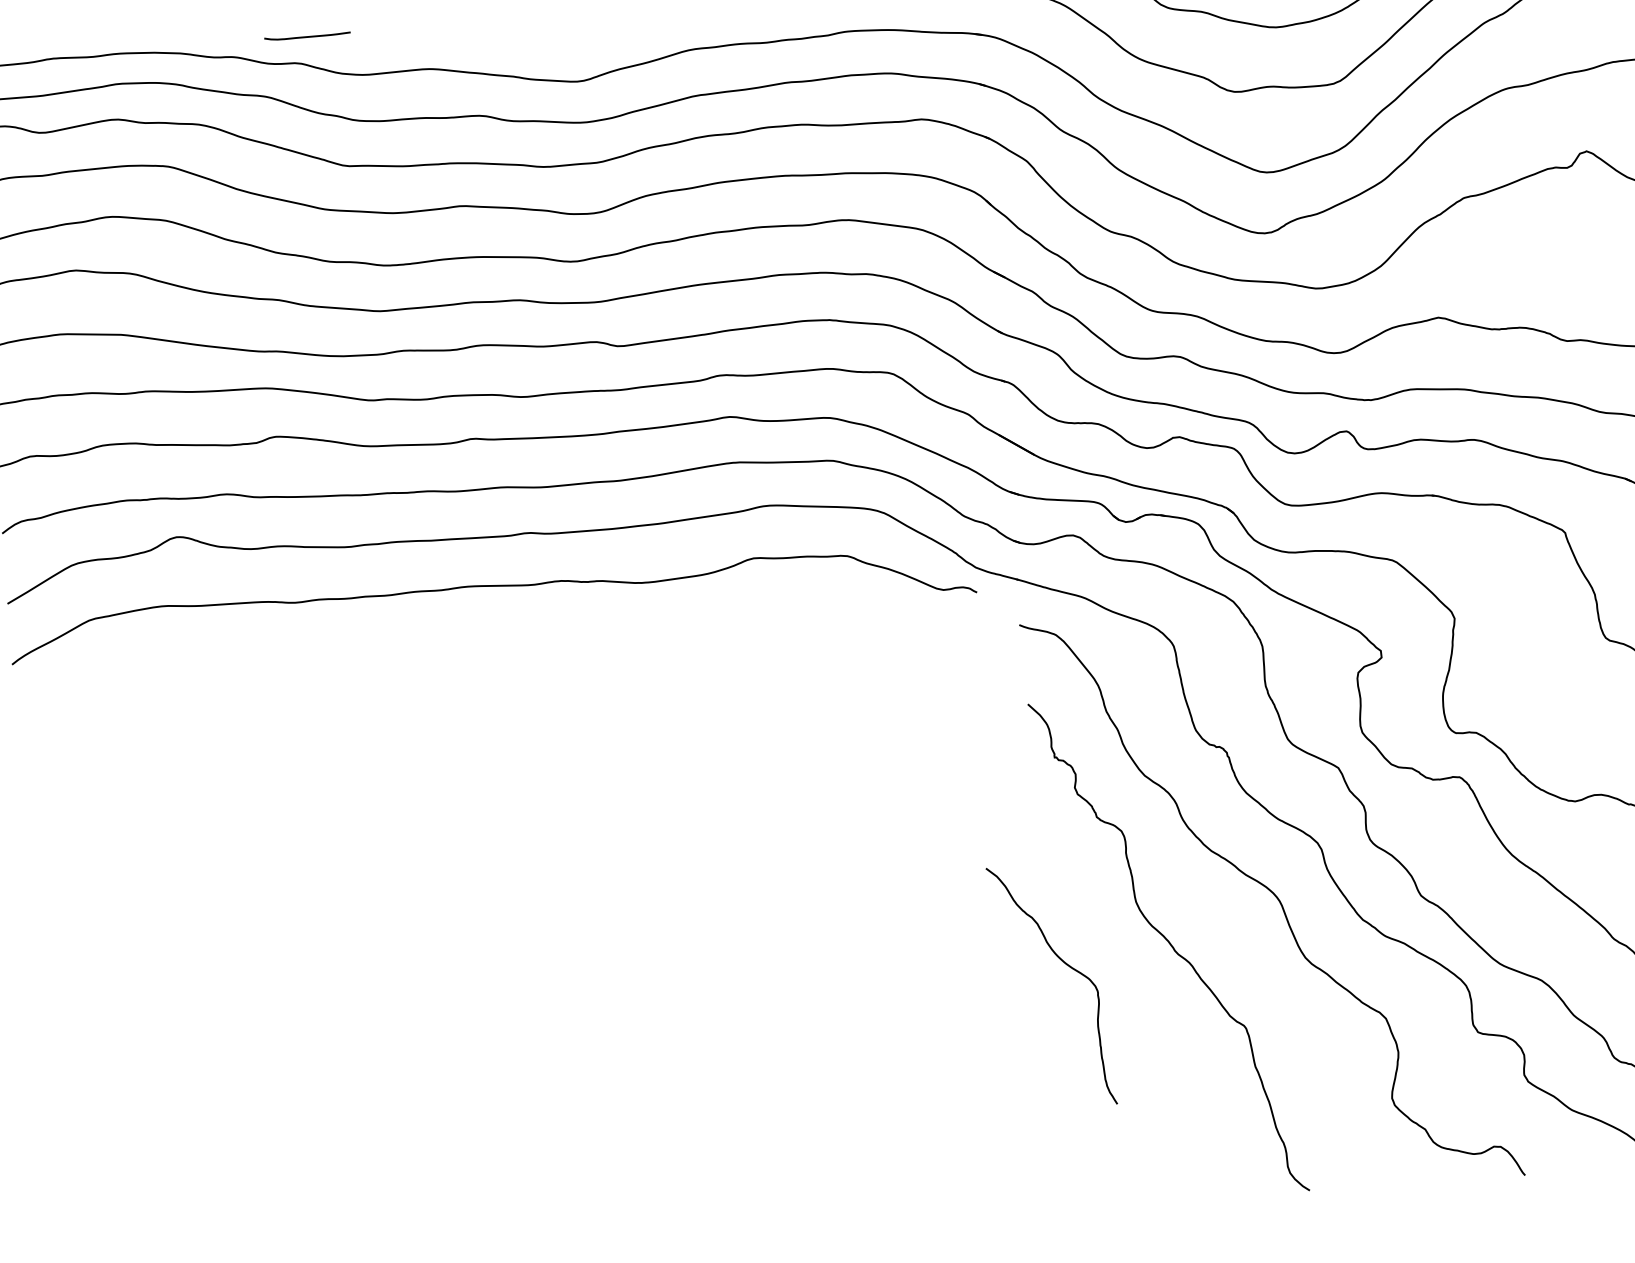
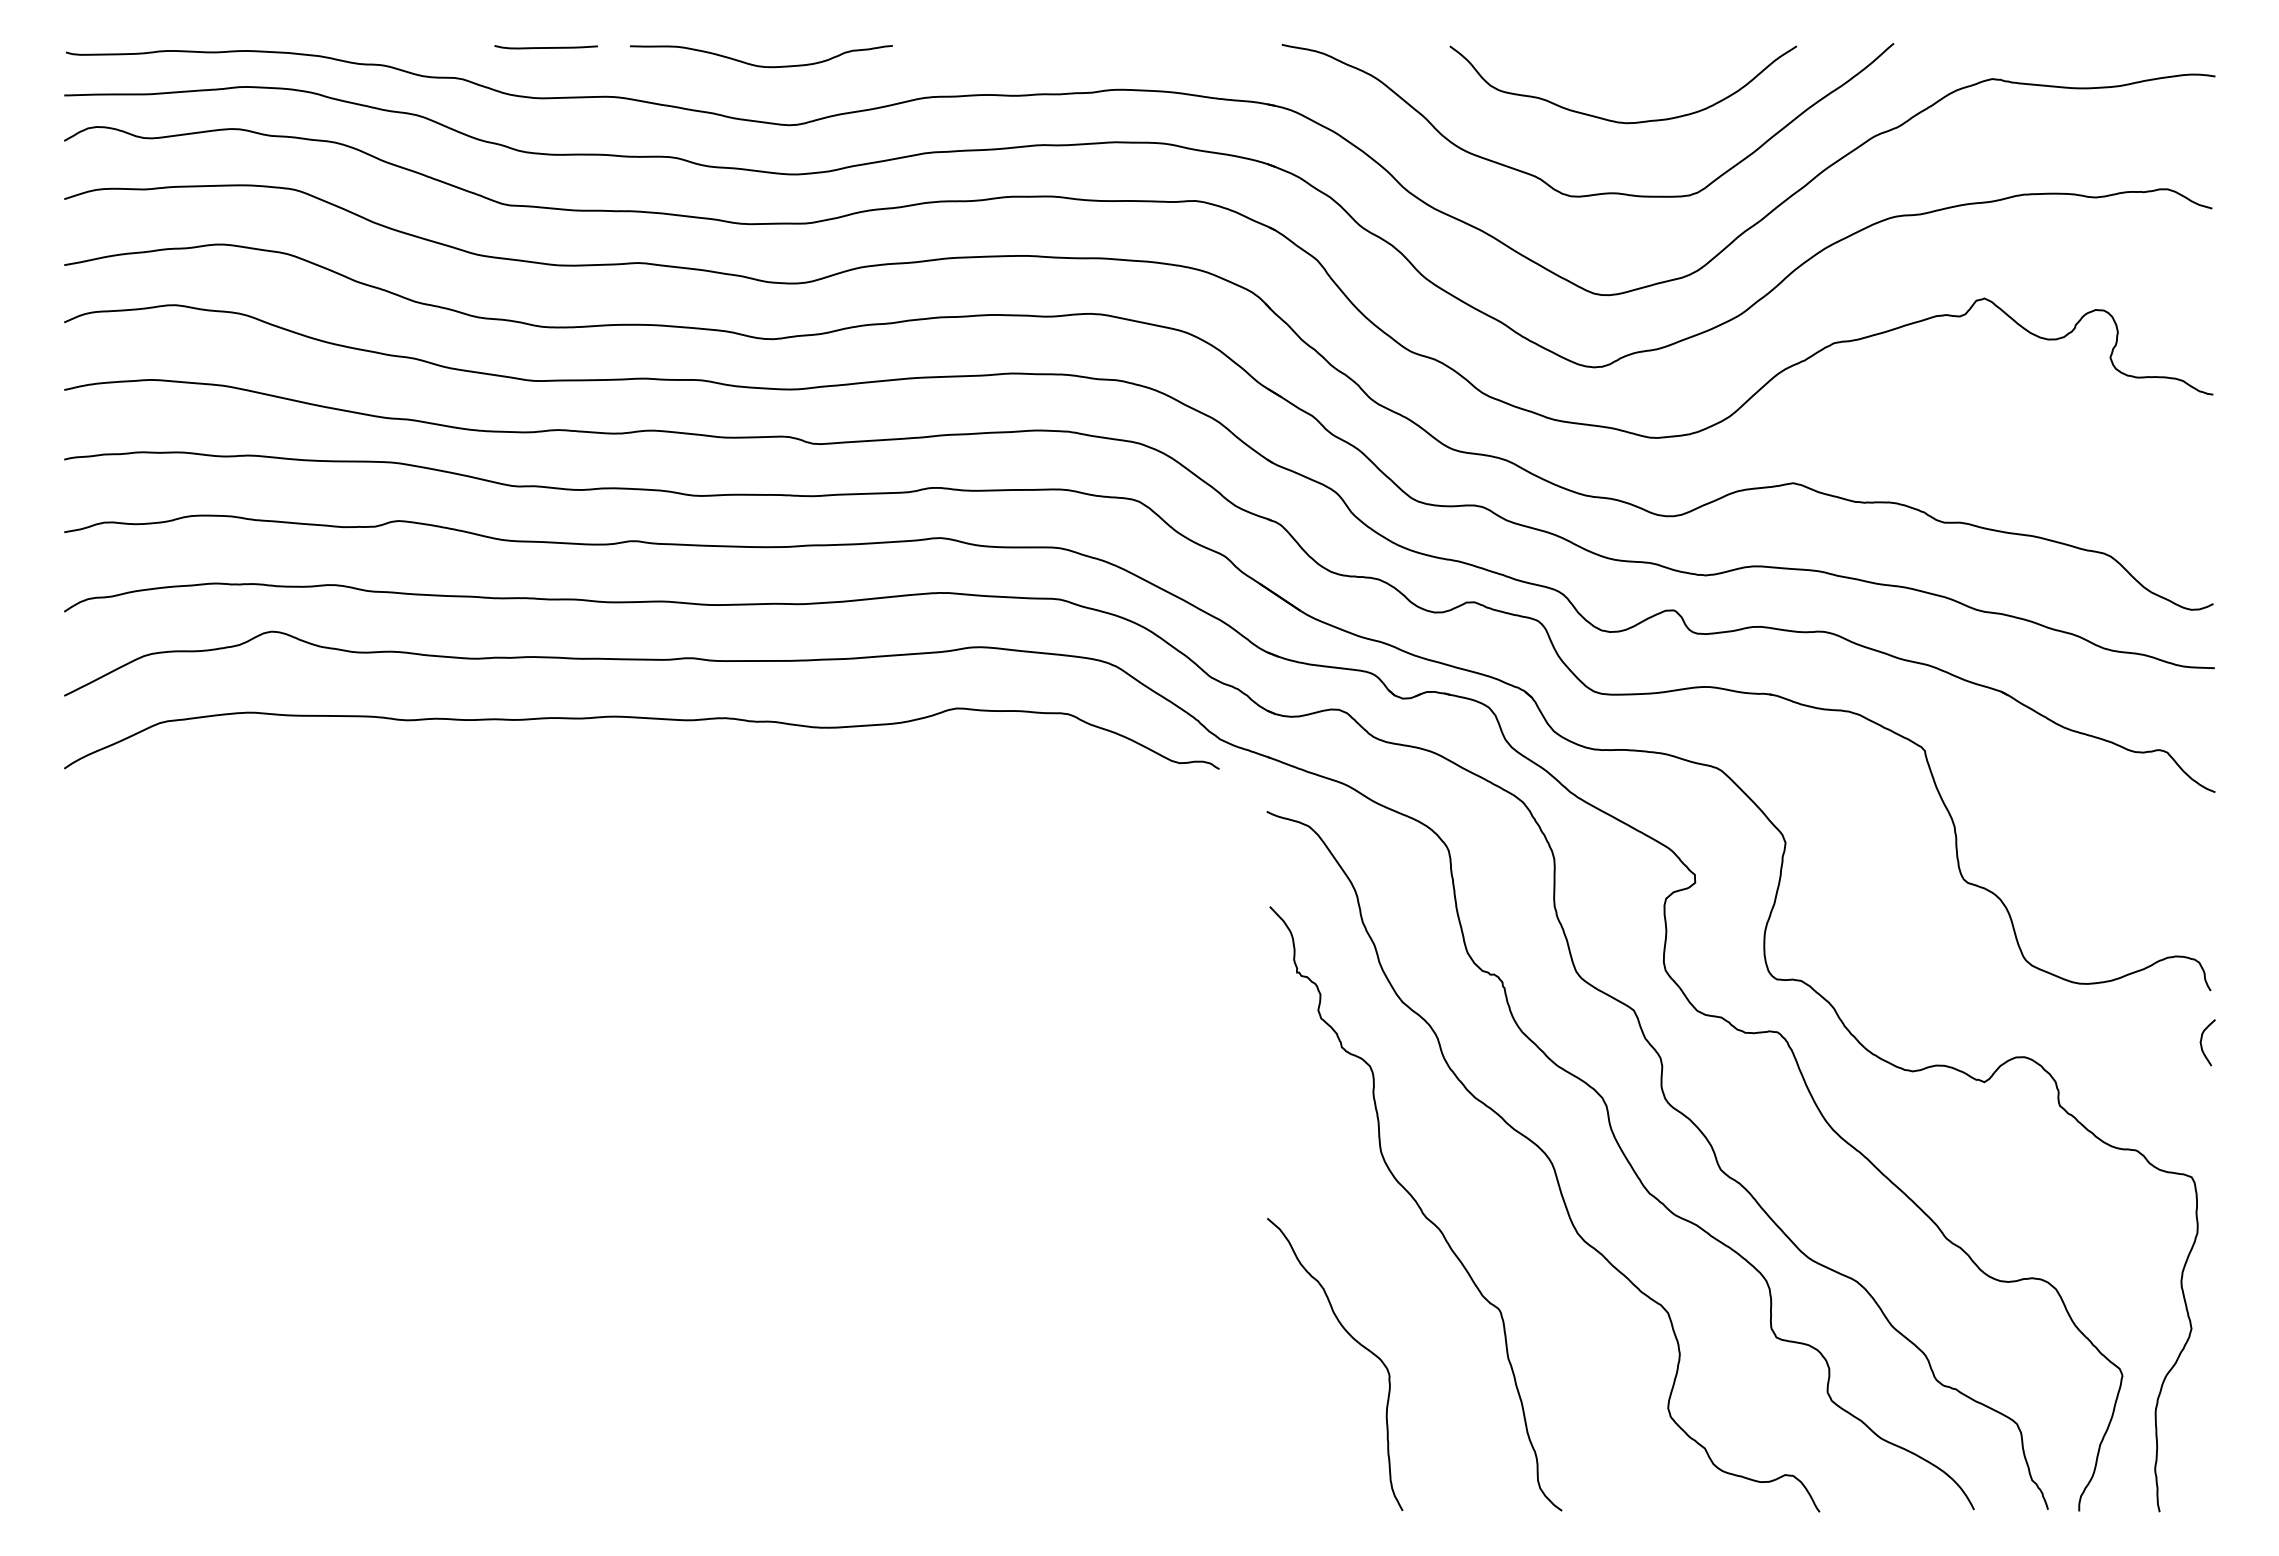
curve: (550, 33) -> (761, 65), added
curve: (306, 36) -> (545, 47), moved
curve: (1068, 966) -> (1356, 1342), moved

